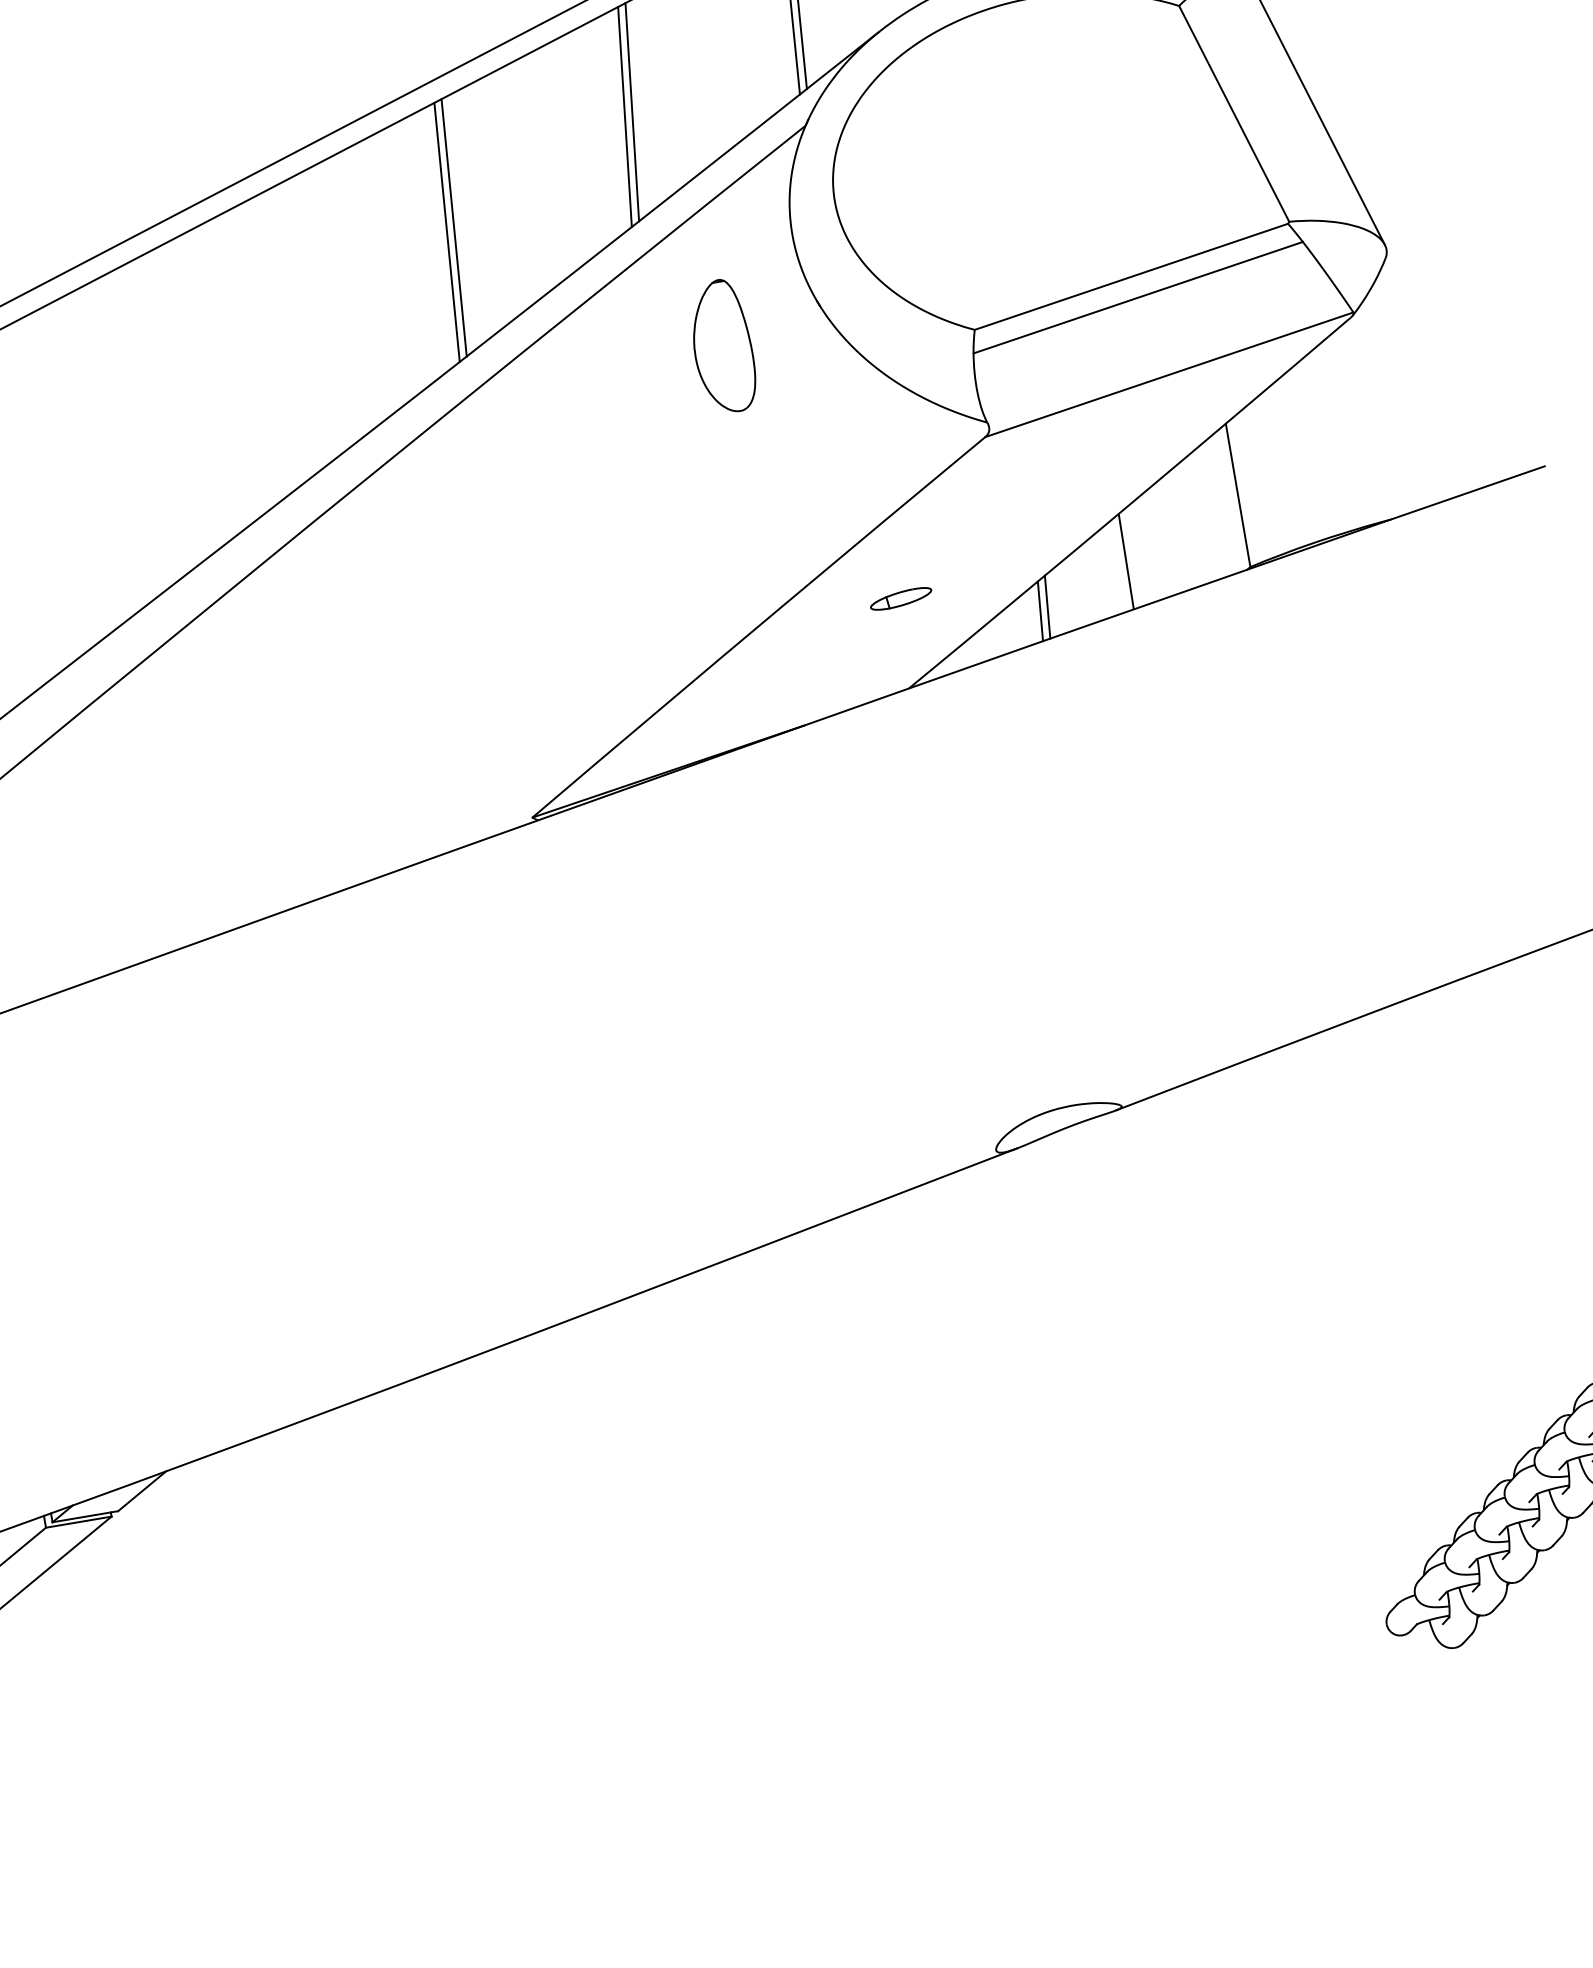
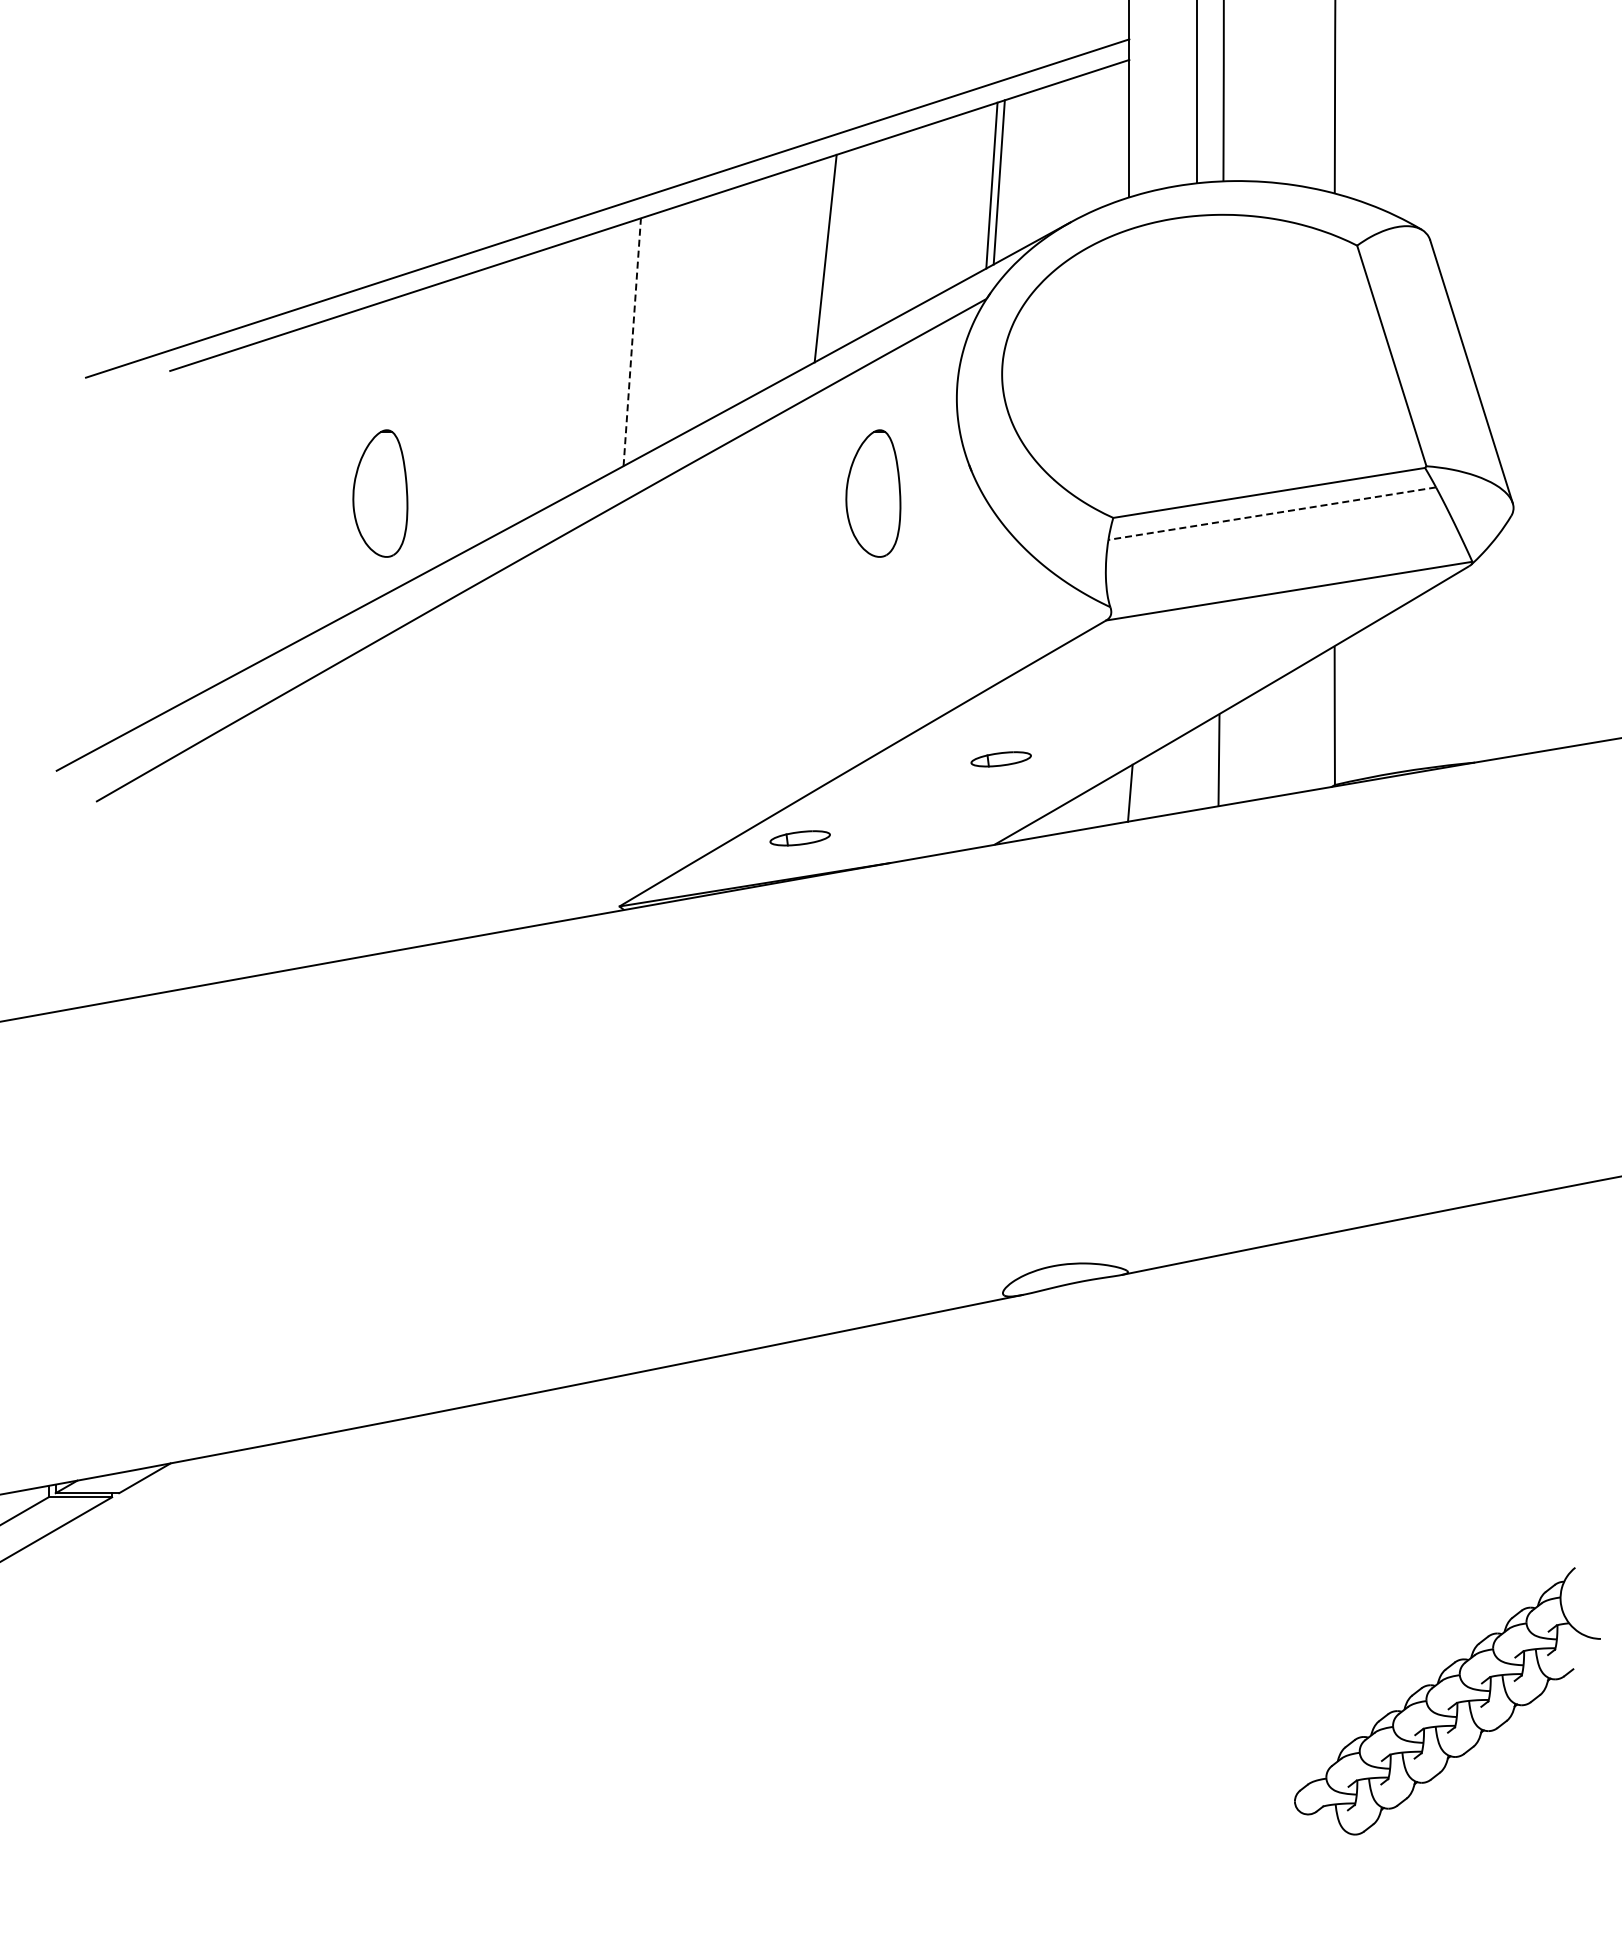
line: (624, 116) -> (817, 261), removed
line: (453, 227) -> (639, 338), removed
line: (447, 231) -> (632, 341), solid -> dashed
line: (1138, 297) -> (1272, 513), solid -> dashed
part: (213, 432) -> (380, 493), added
line: (1047, 607) -> (1137, 790), removed
part: (706, 715) -> (799, 838), added

